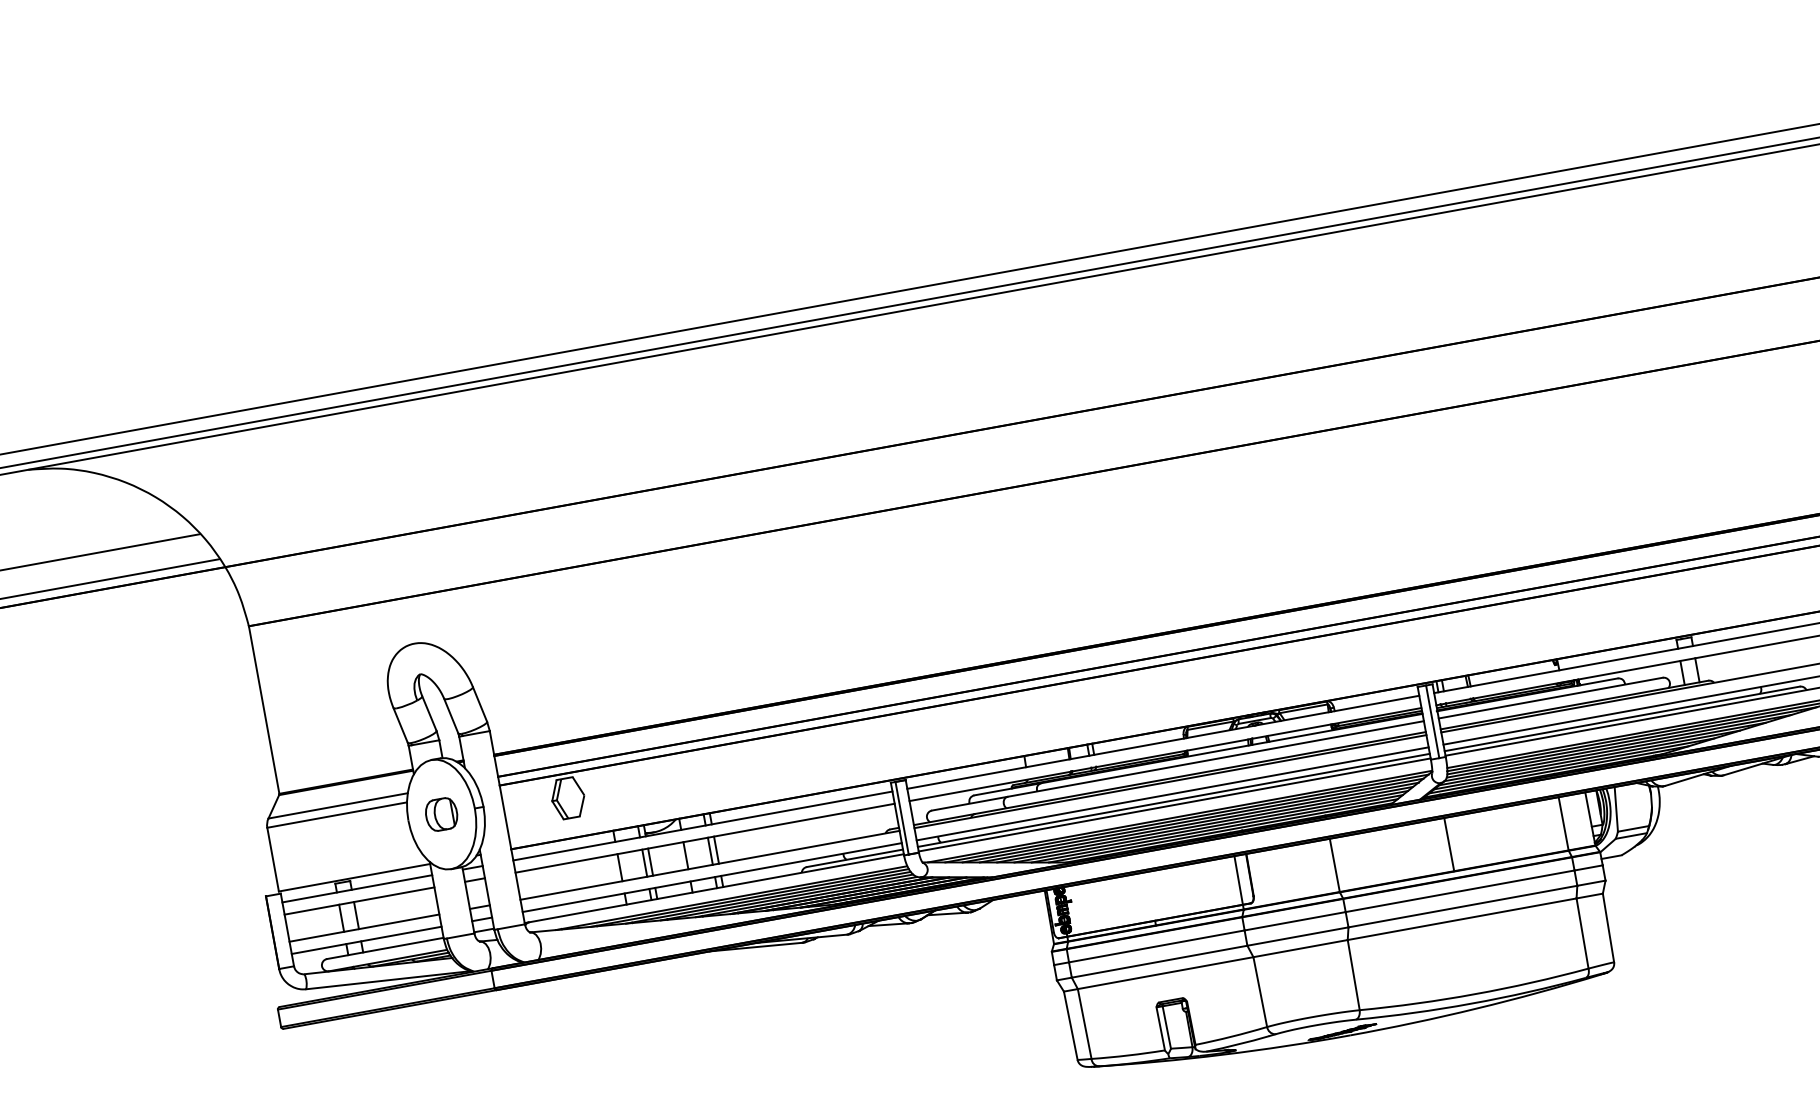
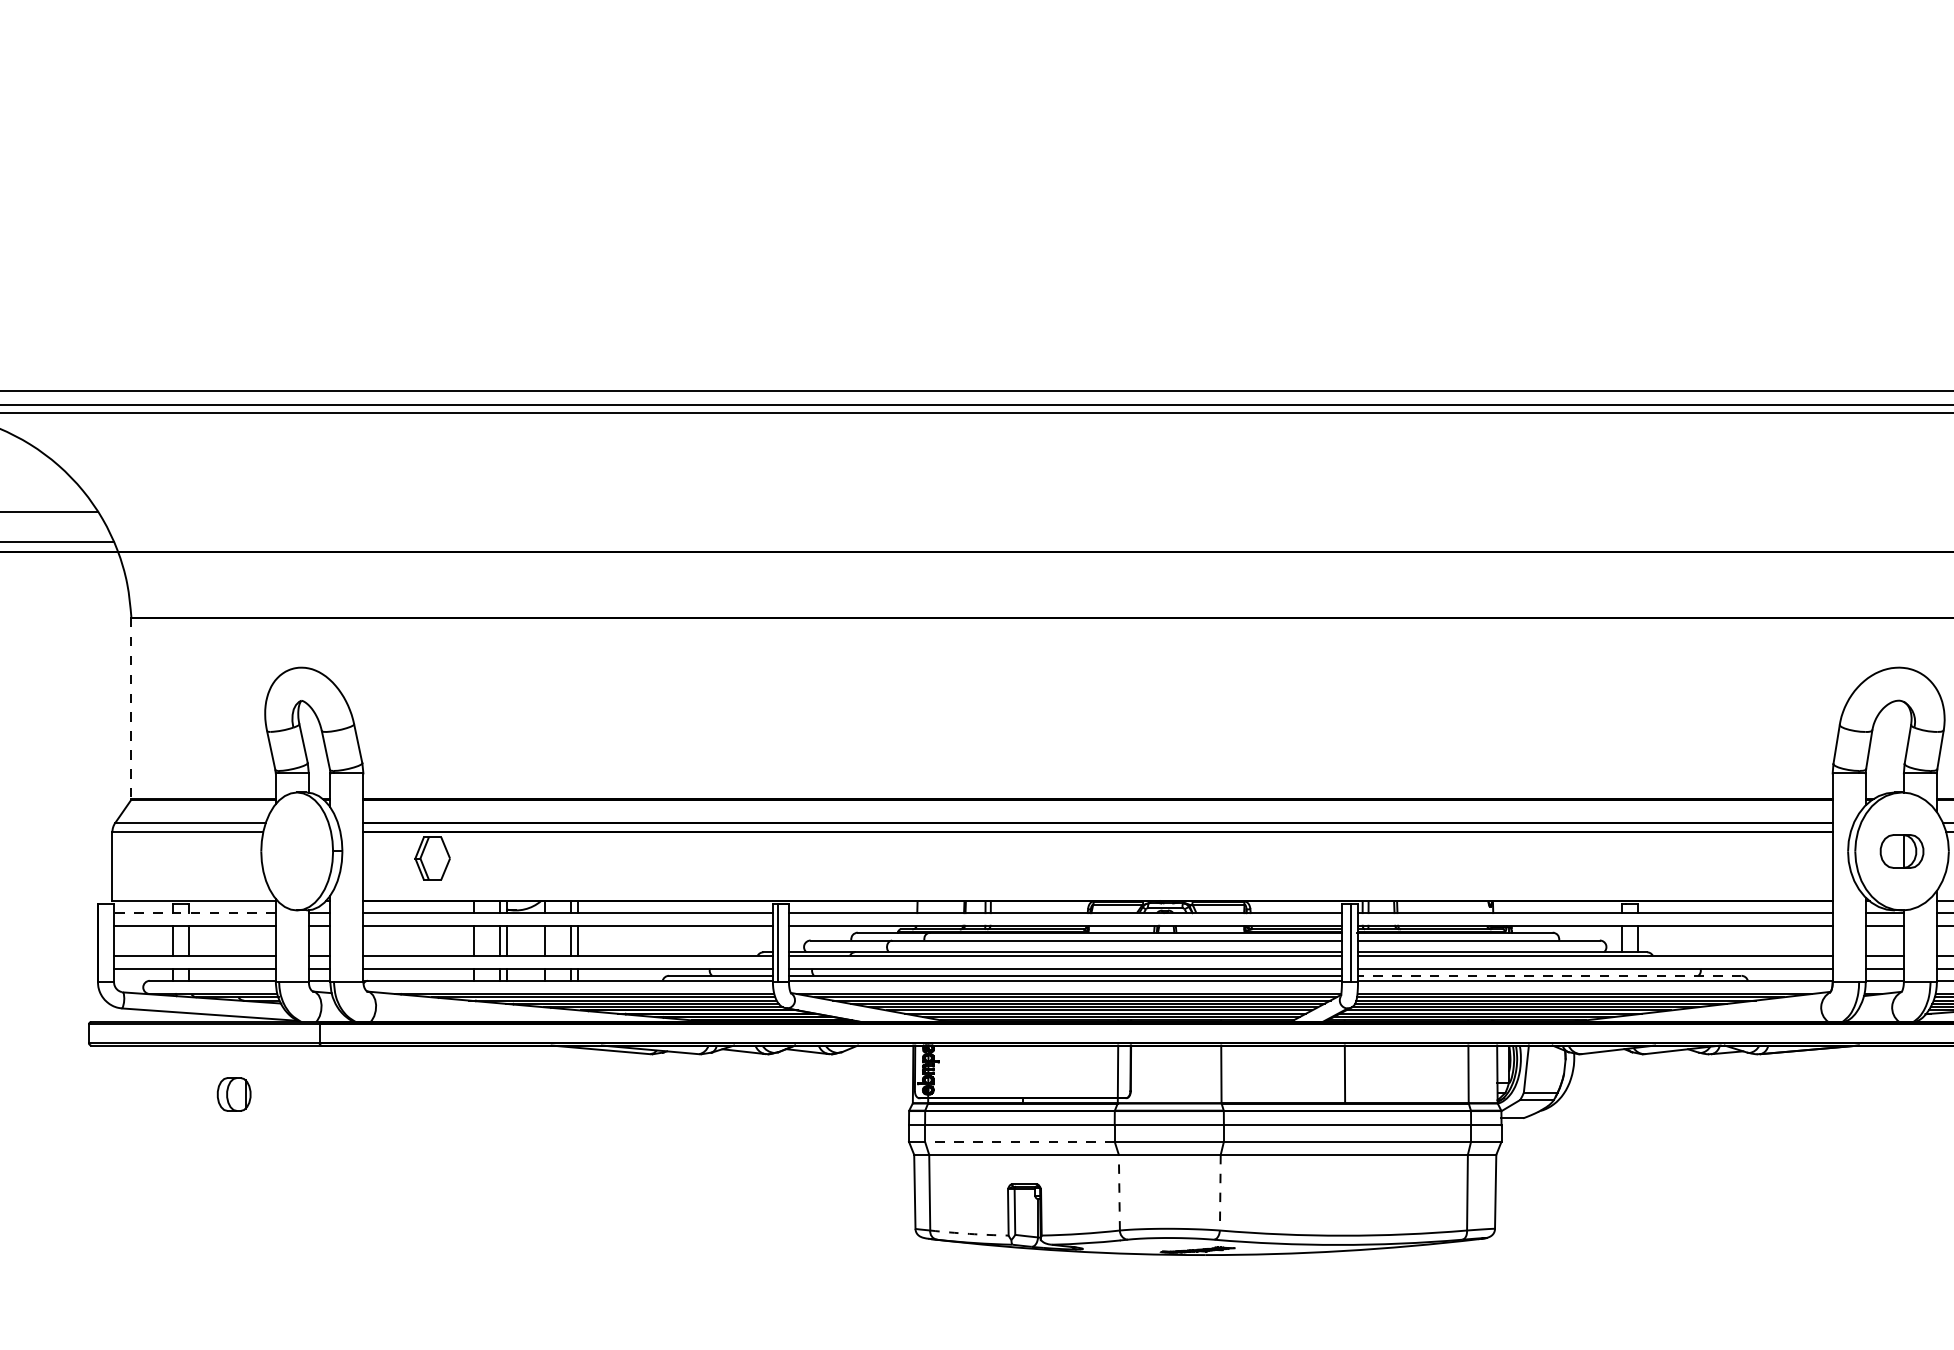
line: (264, 710) -> (131, 709), solid -> dashed
line: (1621, 718) -> (1549, 975), solid -> dashed
part: (441, 814) -> (233, 1094), moved
line: (357, 889) -> (194, 913), solid -> dashed
line: (1159, 961) -> (1019, 1141), solid -> dashed
line: (1353, 974) -> (1220, 1192), solid -> dashed
line: (1260, 991) -> (1119, 1192), solid -> dashed
arc: (1128, 1055) -> (969, 1233), solid -> dashed

